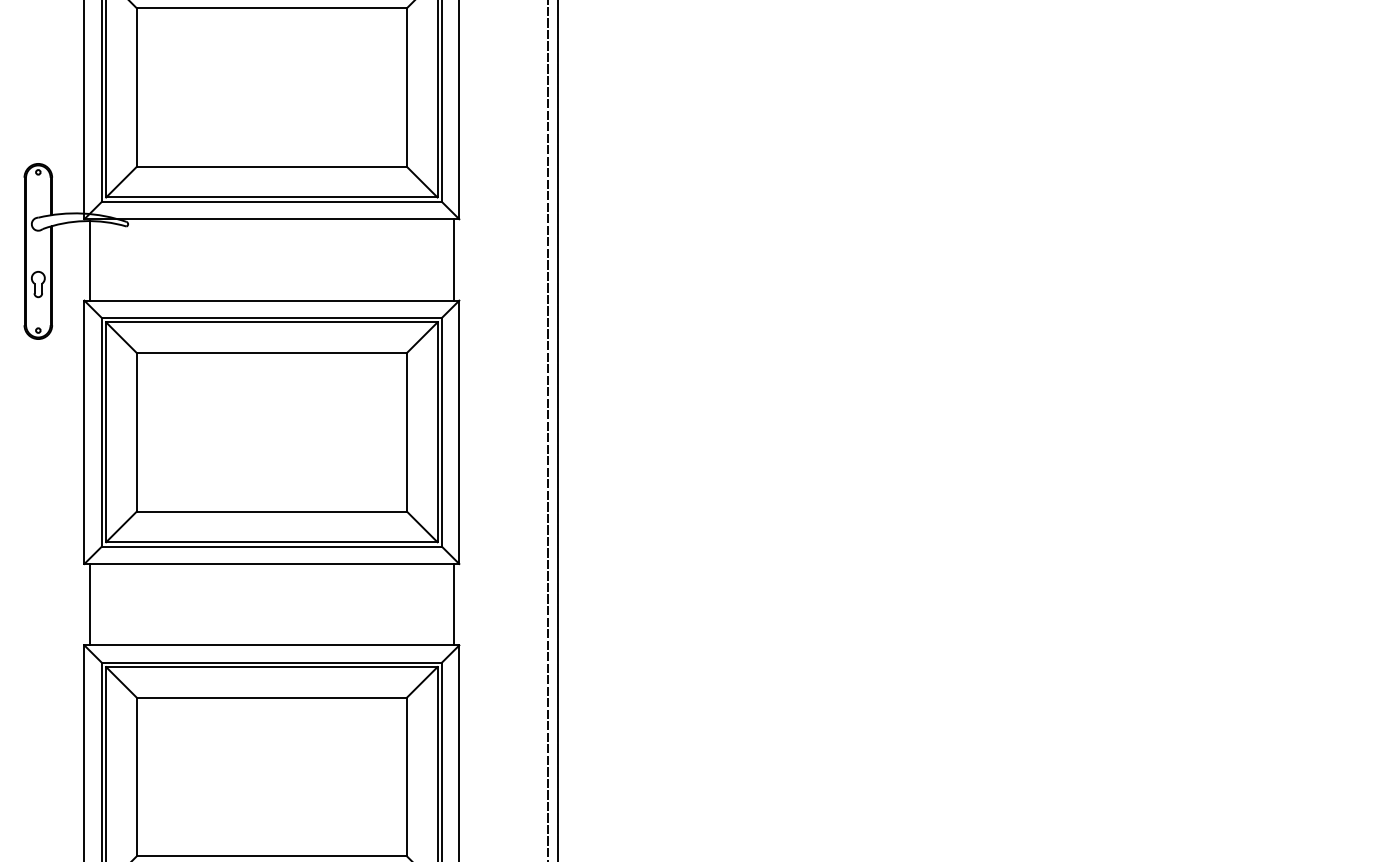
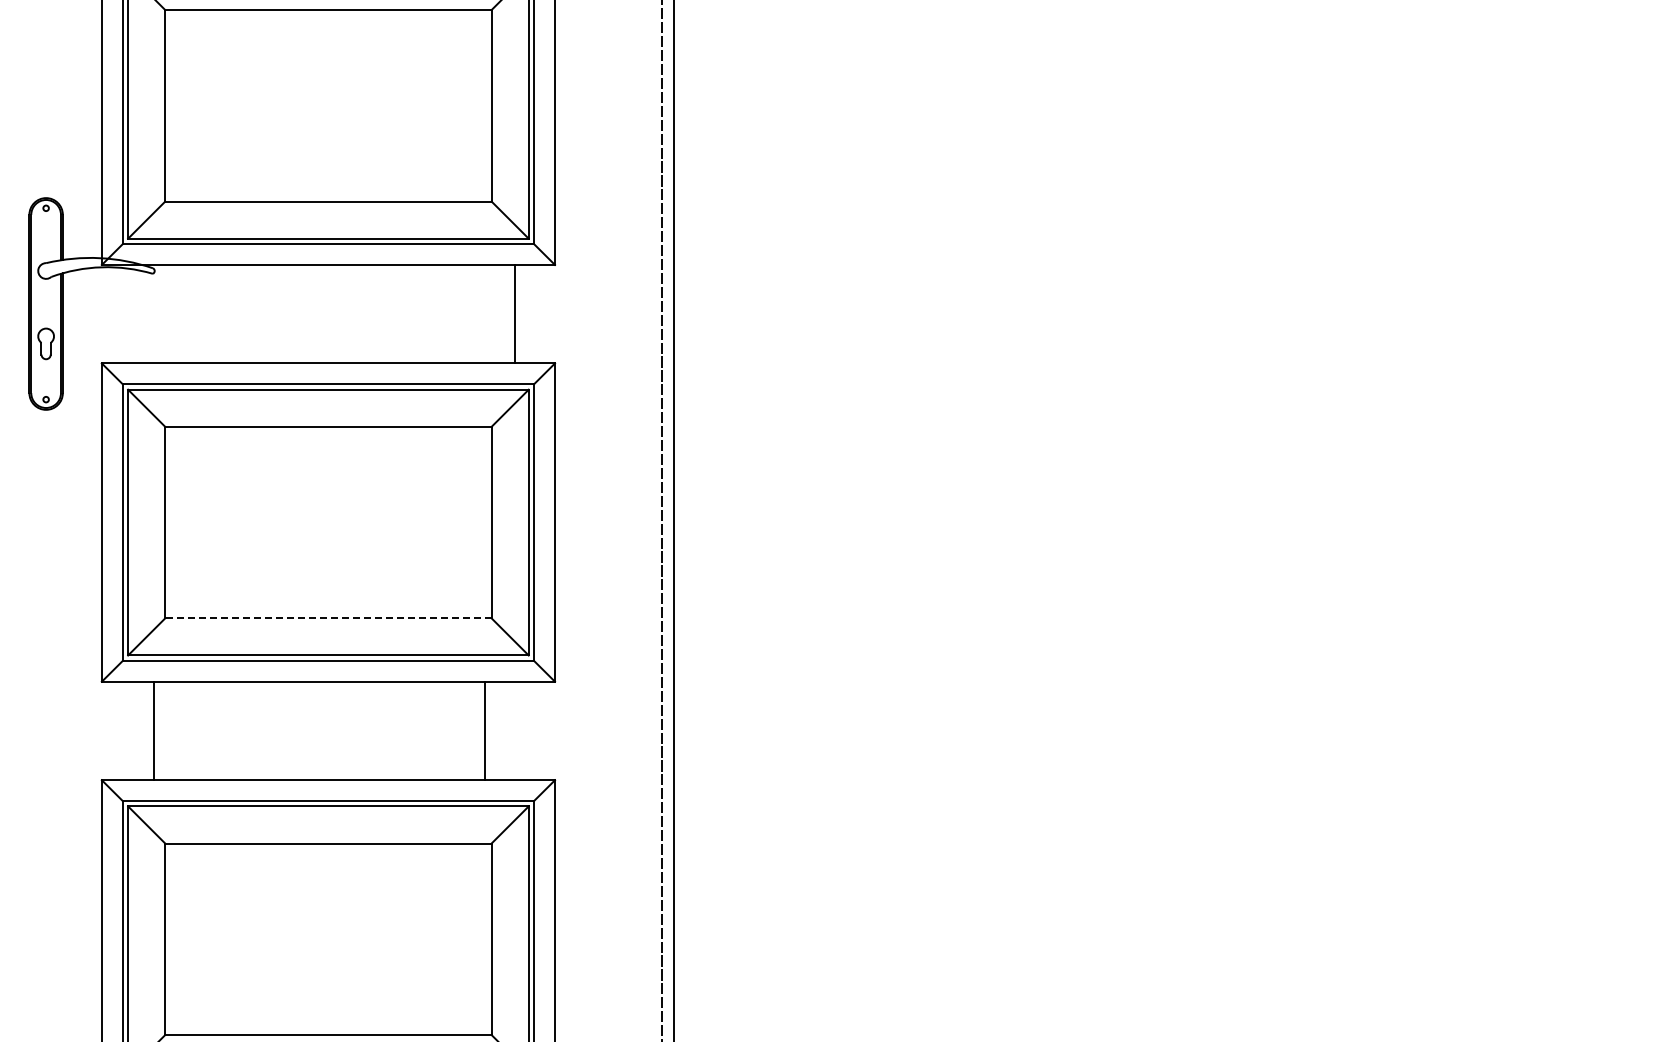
line: (453, 259) -> (514, 313), moved
line: (89, 261) -> (108, 315), removed
line: (271, 511) -> (327, 618), solid -> dashed
line: (89, 604) -> (154, 730), moved
line: (453, 604) -> (484, 730), moved

